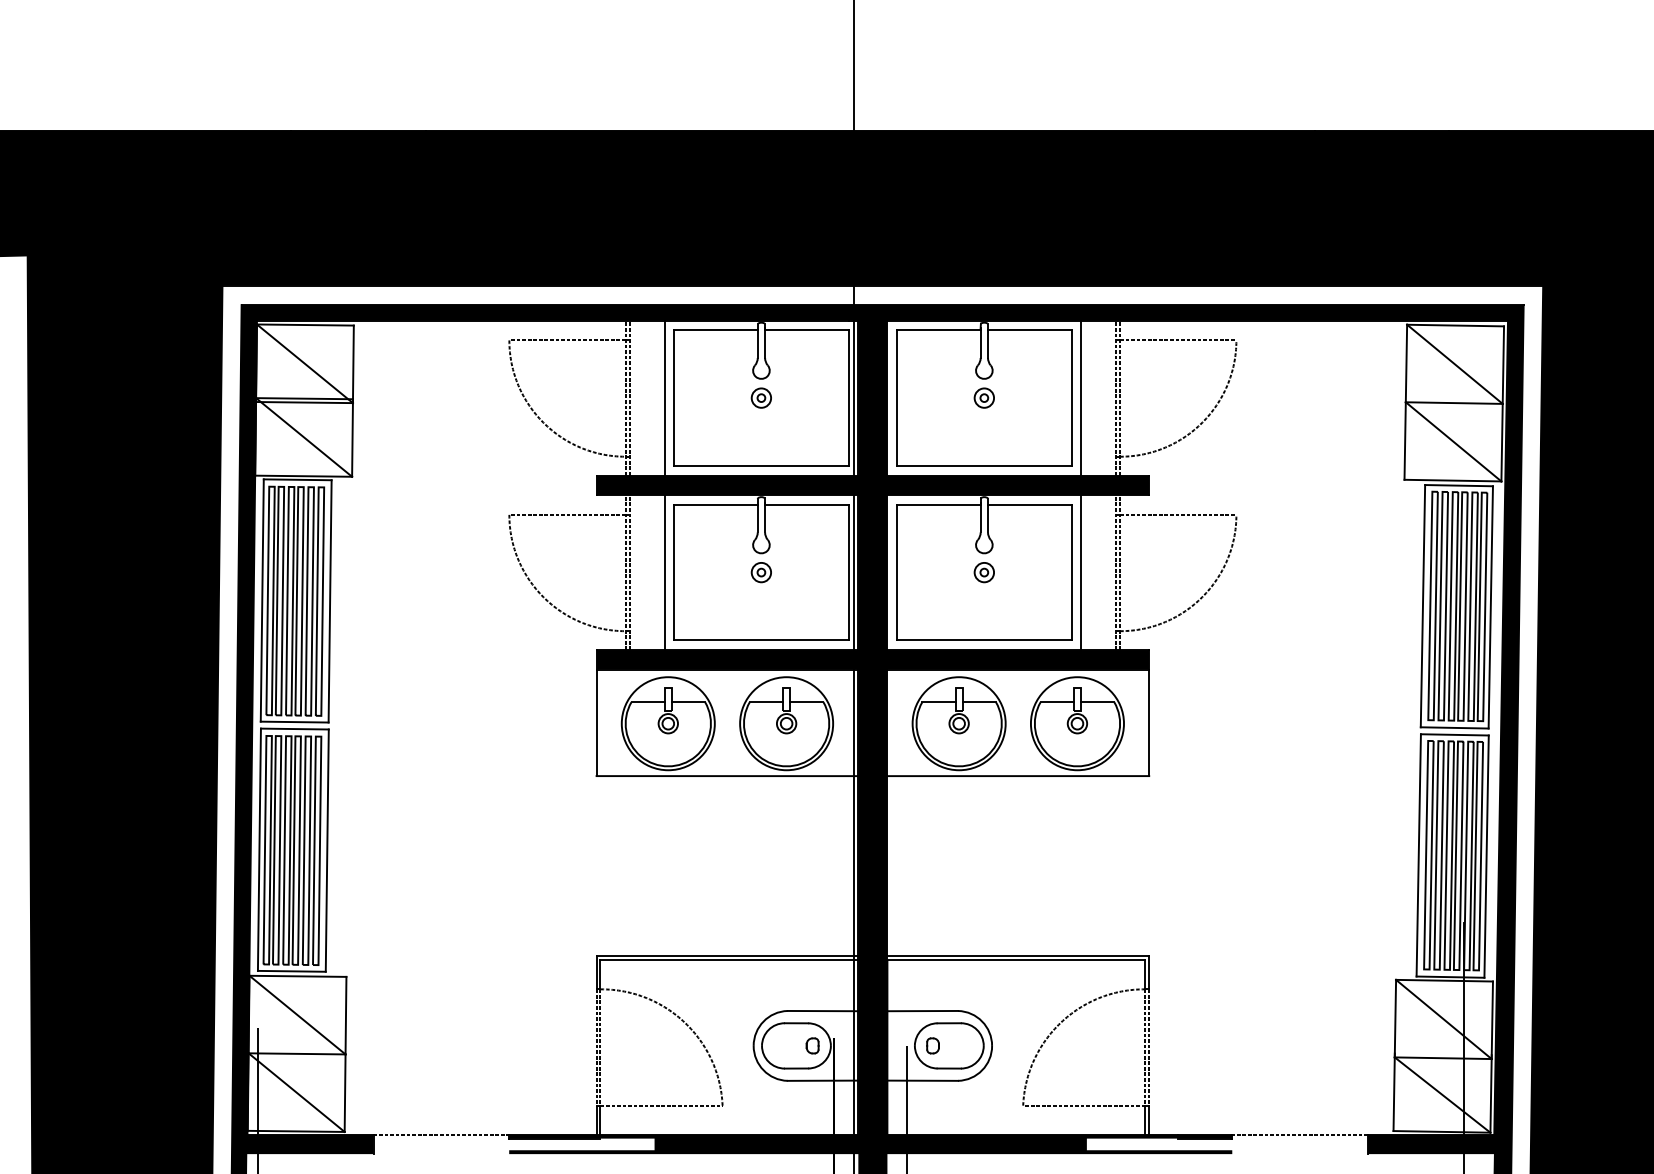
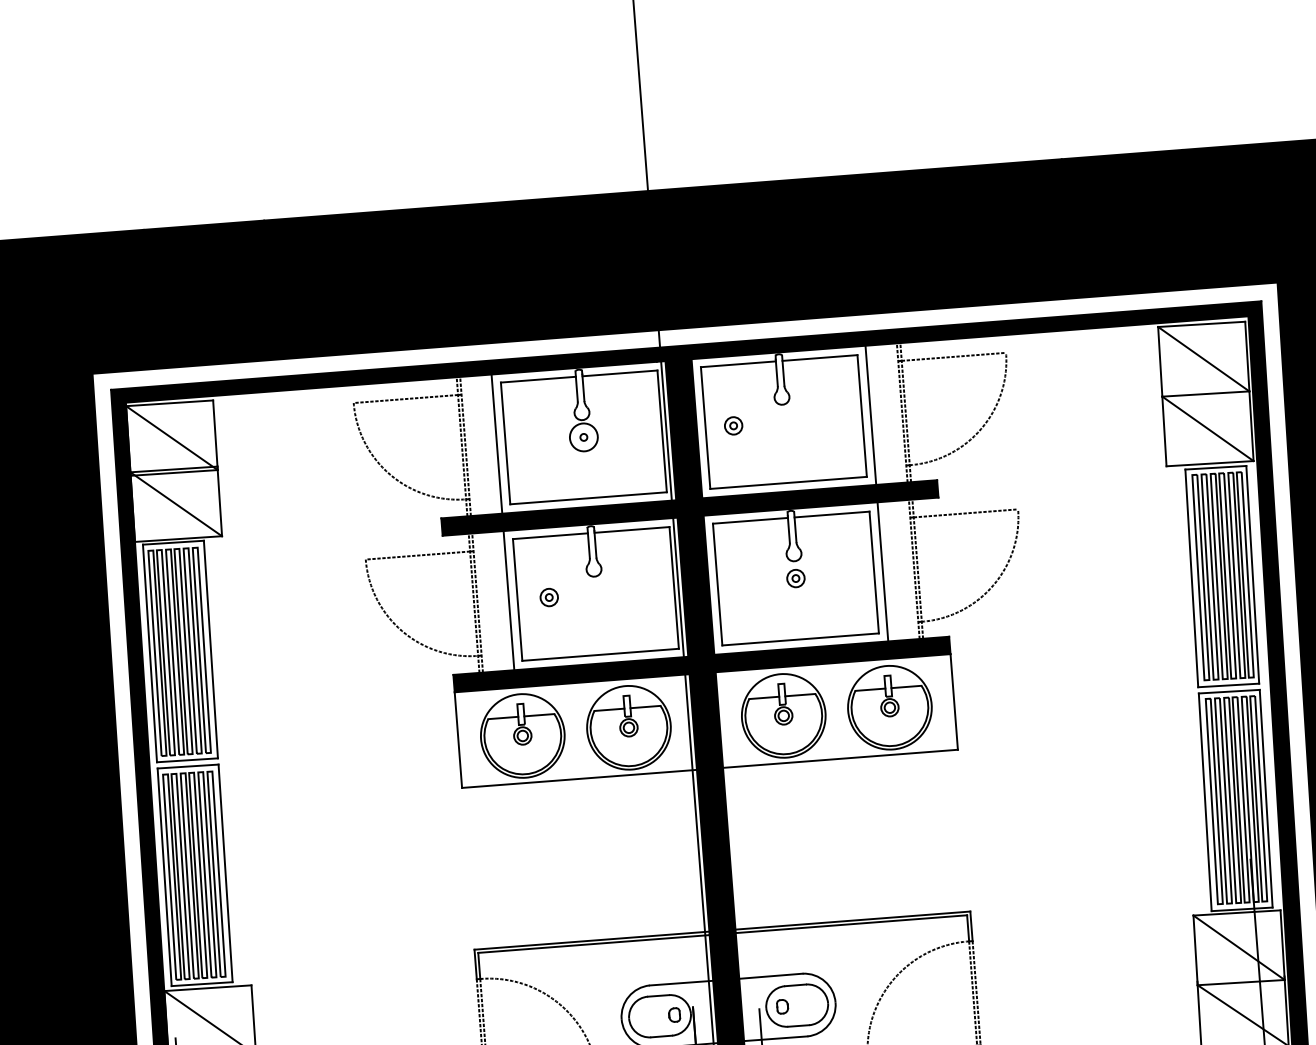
circle: (761, 397) -> (583, 436), size x1.6
part: (983, 397) -> (732, 425), moved
part: (760, 572) -> (548, 597), moved

